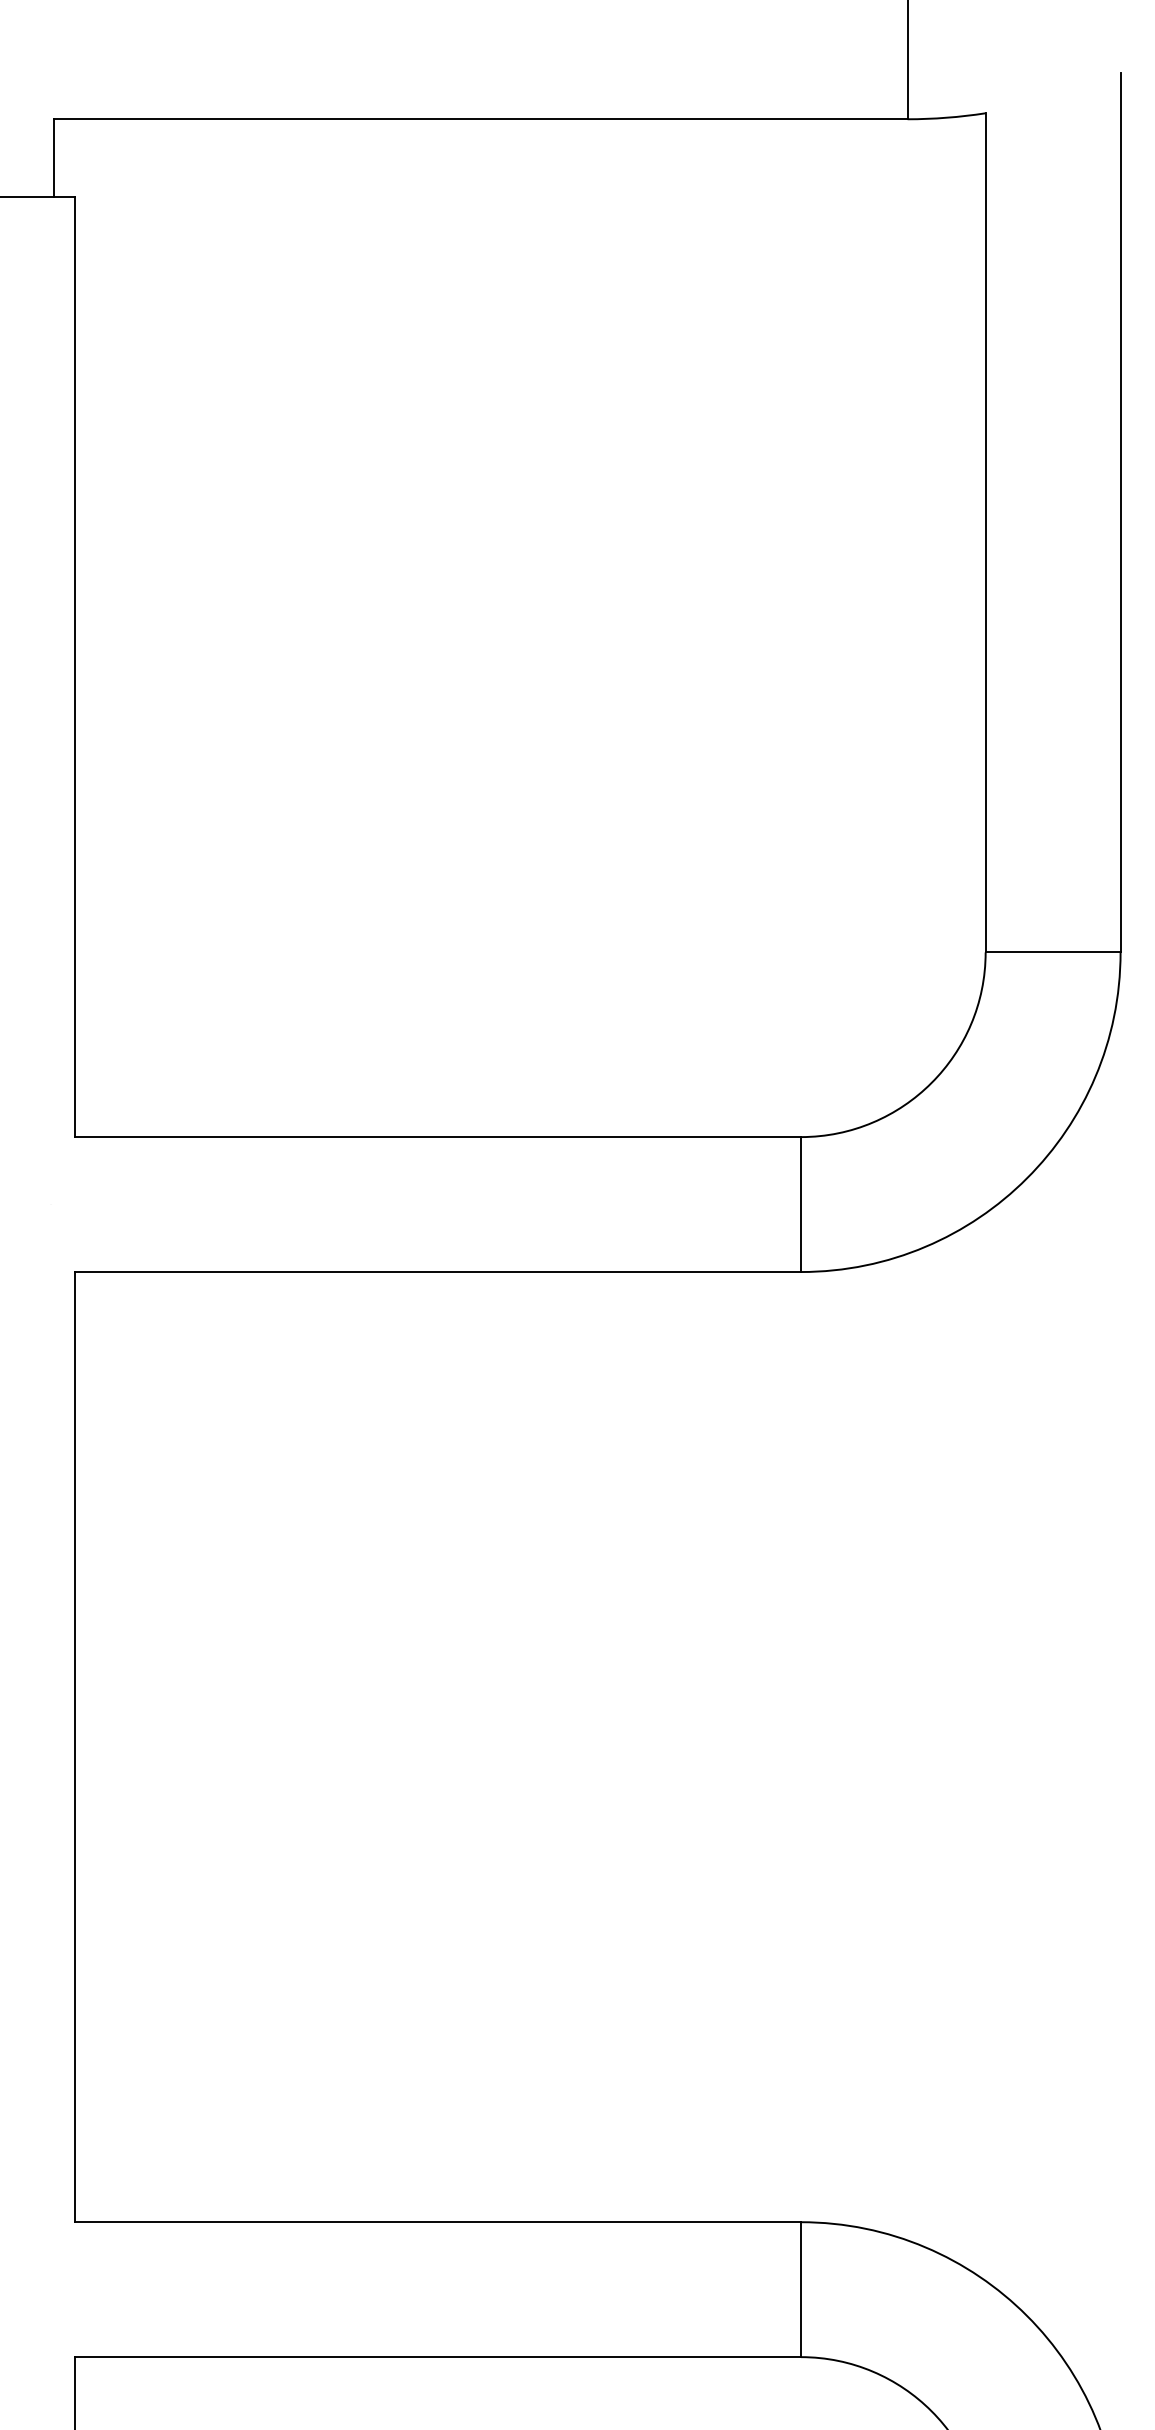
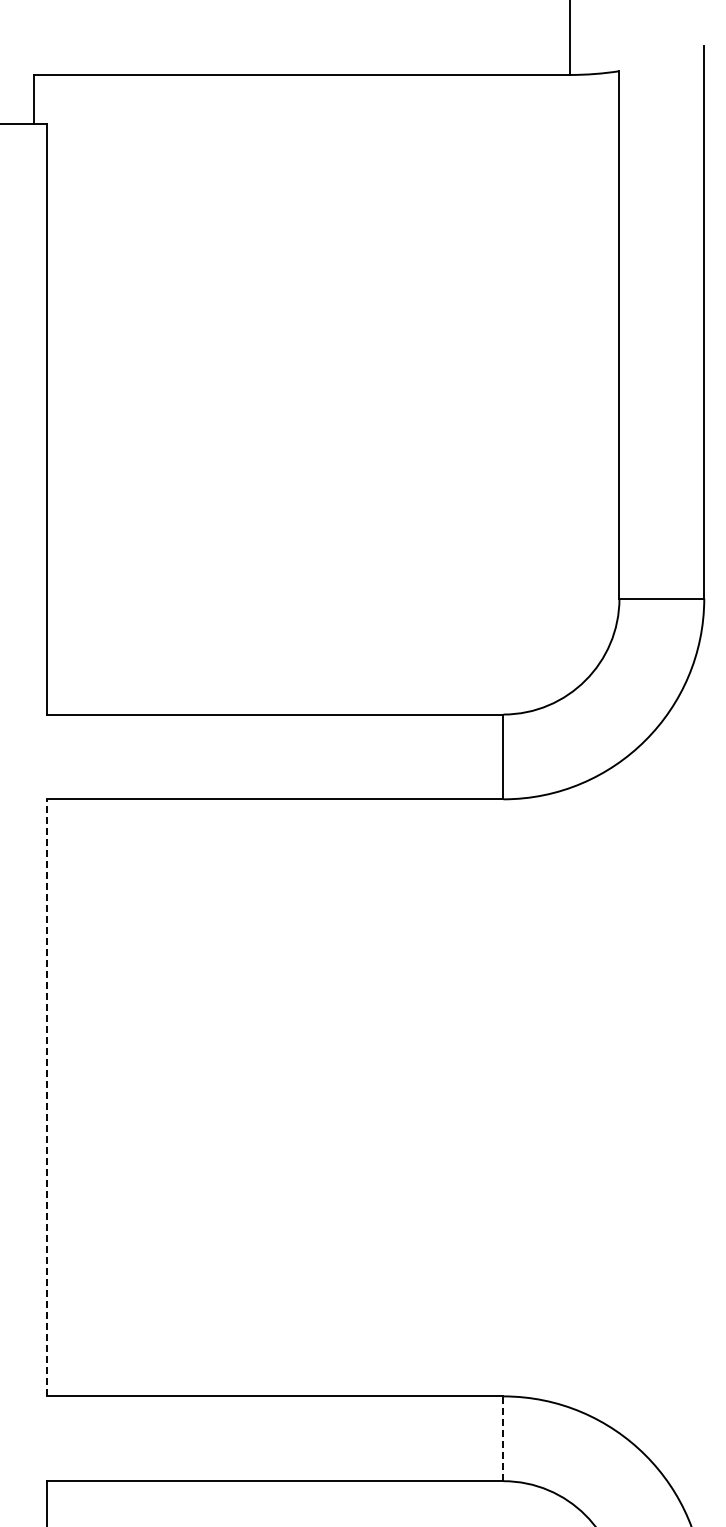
line: (75, 1746) -> (47, 1097), solid -> dashed
line: (801, 2289) -> (503, 1438), solid -> dashed

